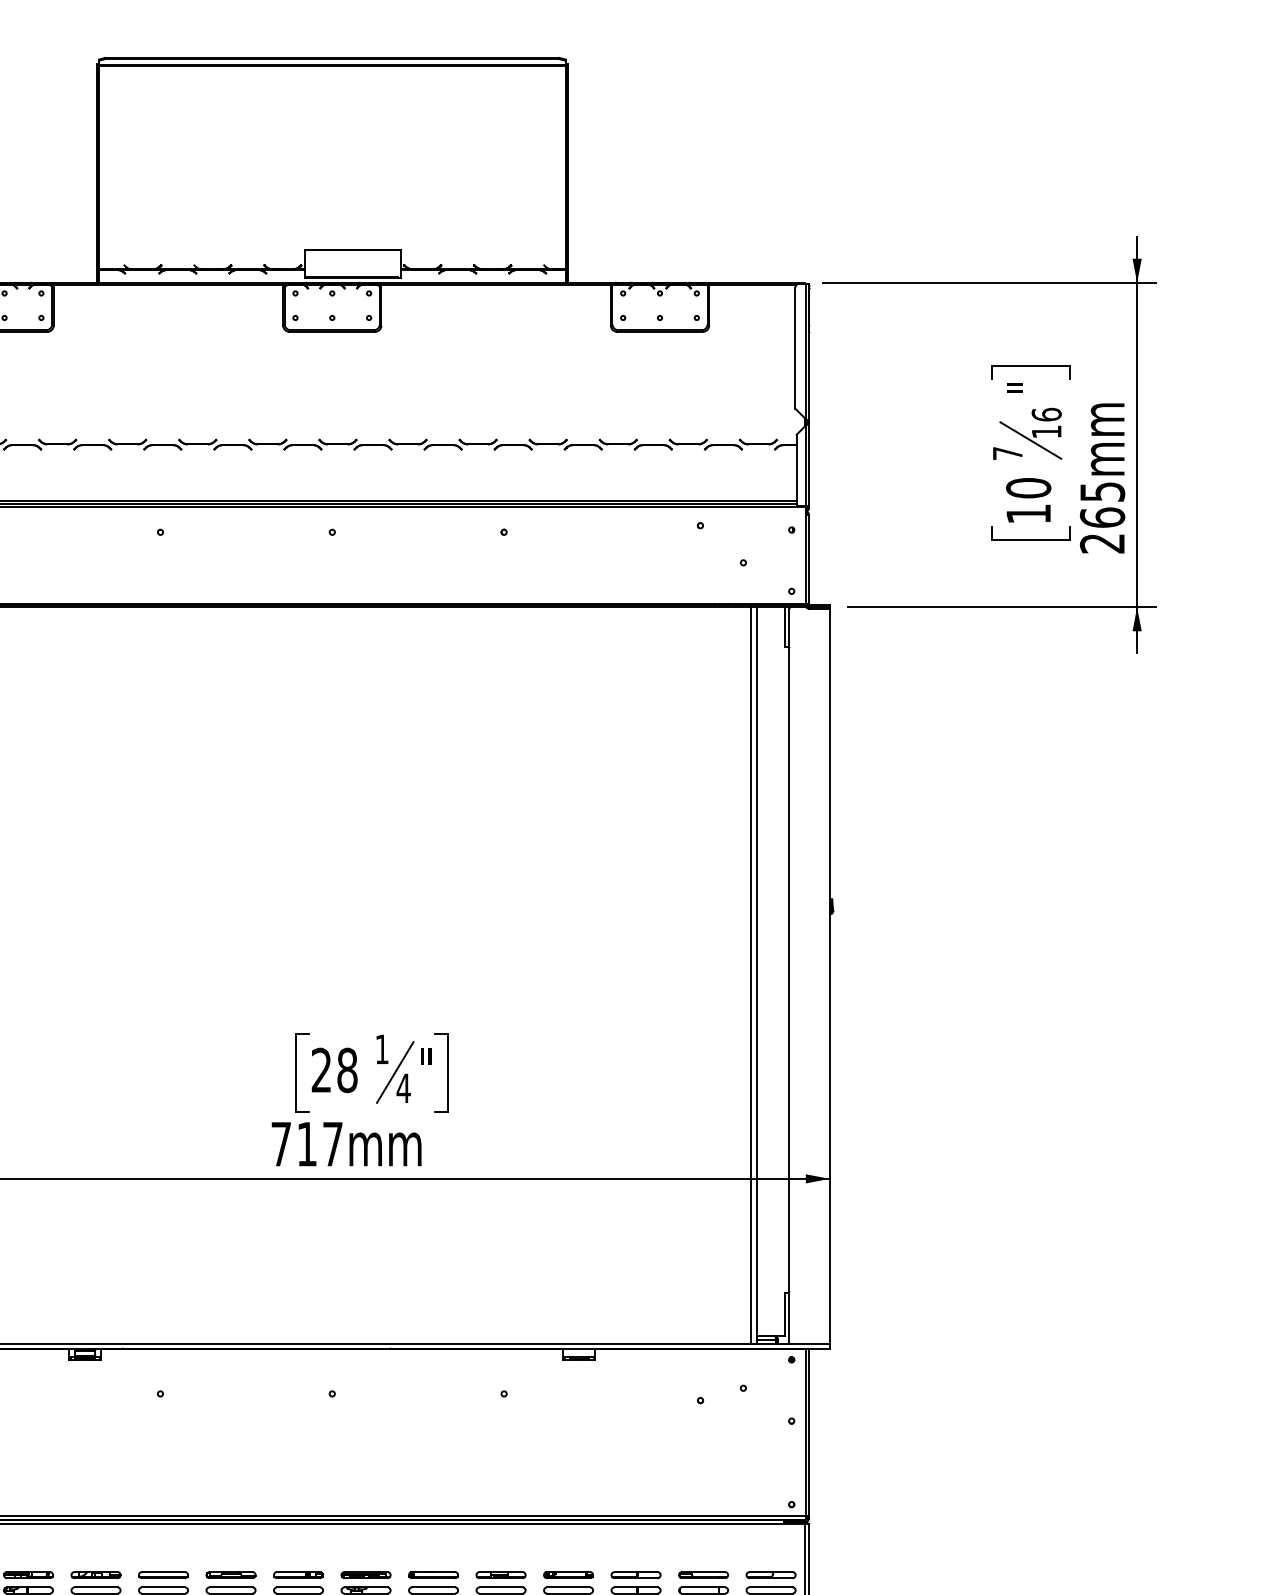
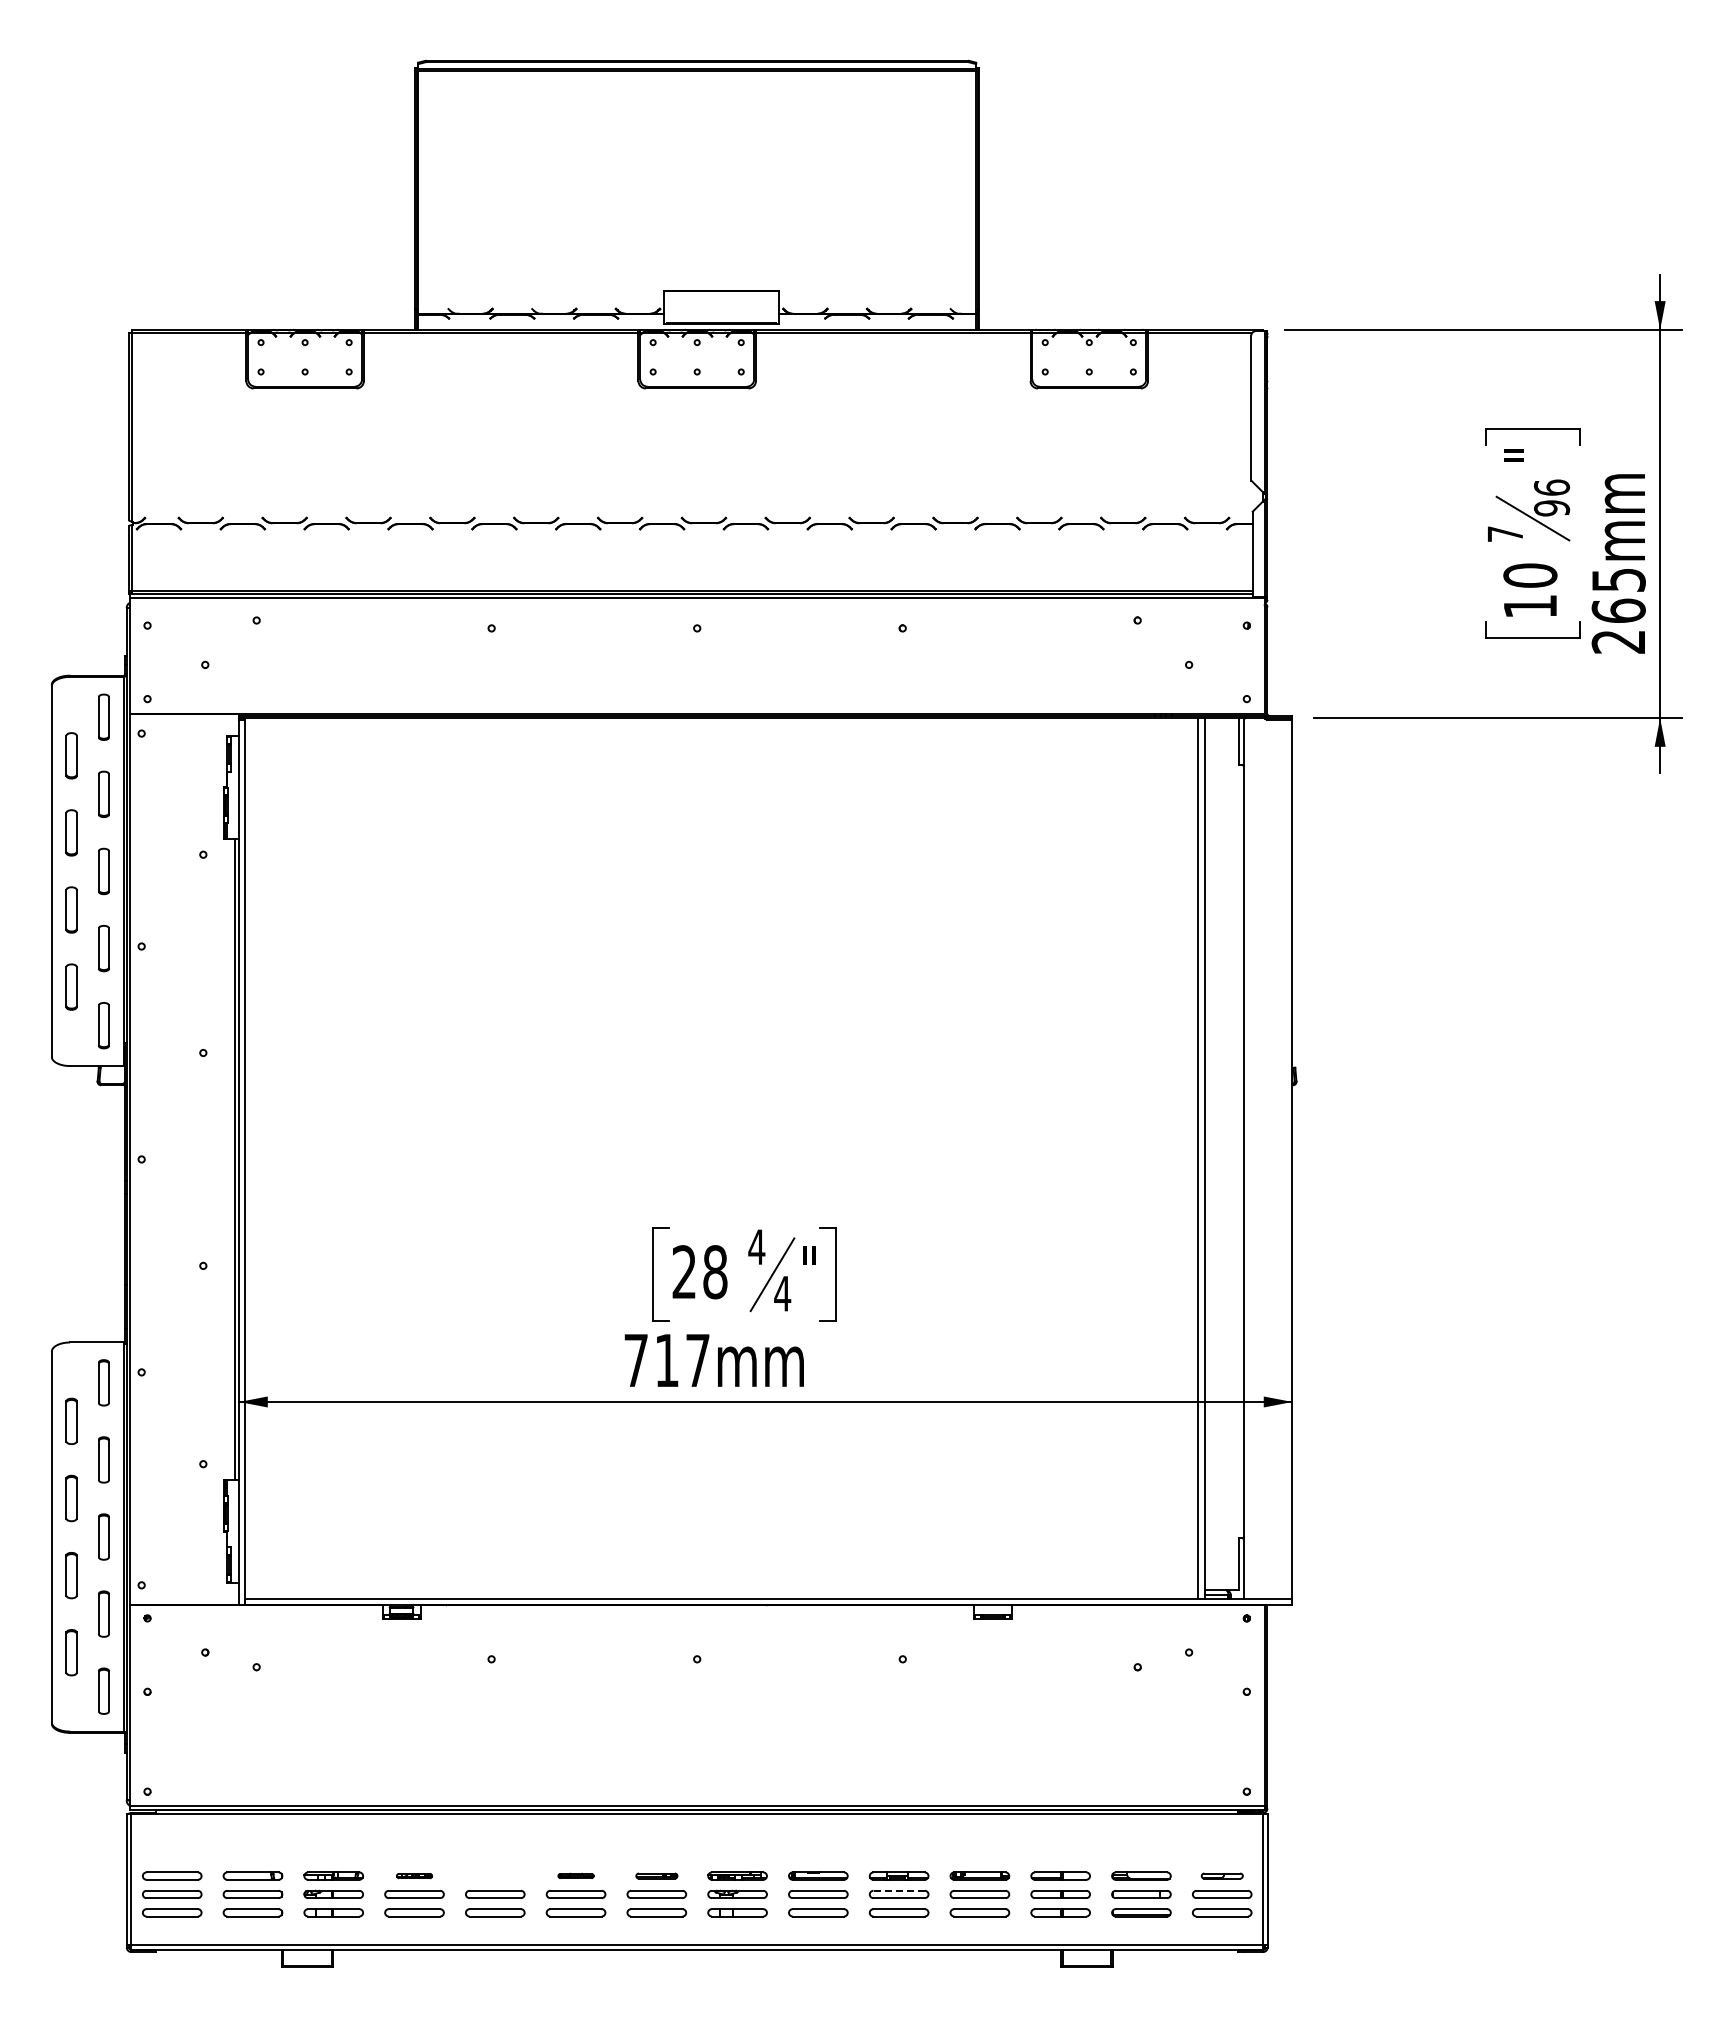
text: (1047, 432) -> (1552, 508), 16 -> 96
text: (381, 1048) -> (756, 1246), 1 -> 4
part: (96, 1574) -> (414, 1875), size x0.6
part: (163, 1574) -> (495, 1875), removed
part: (230, 1574) -> (575, 1875), size x0.6
part: (298, 1574) -> (656, 1875), size x0.7
part: (771, 1574) -> (1222, 1875), size x0.7
line: (501, 1587) -> (899, 1890), solid -> dashed

